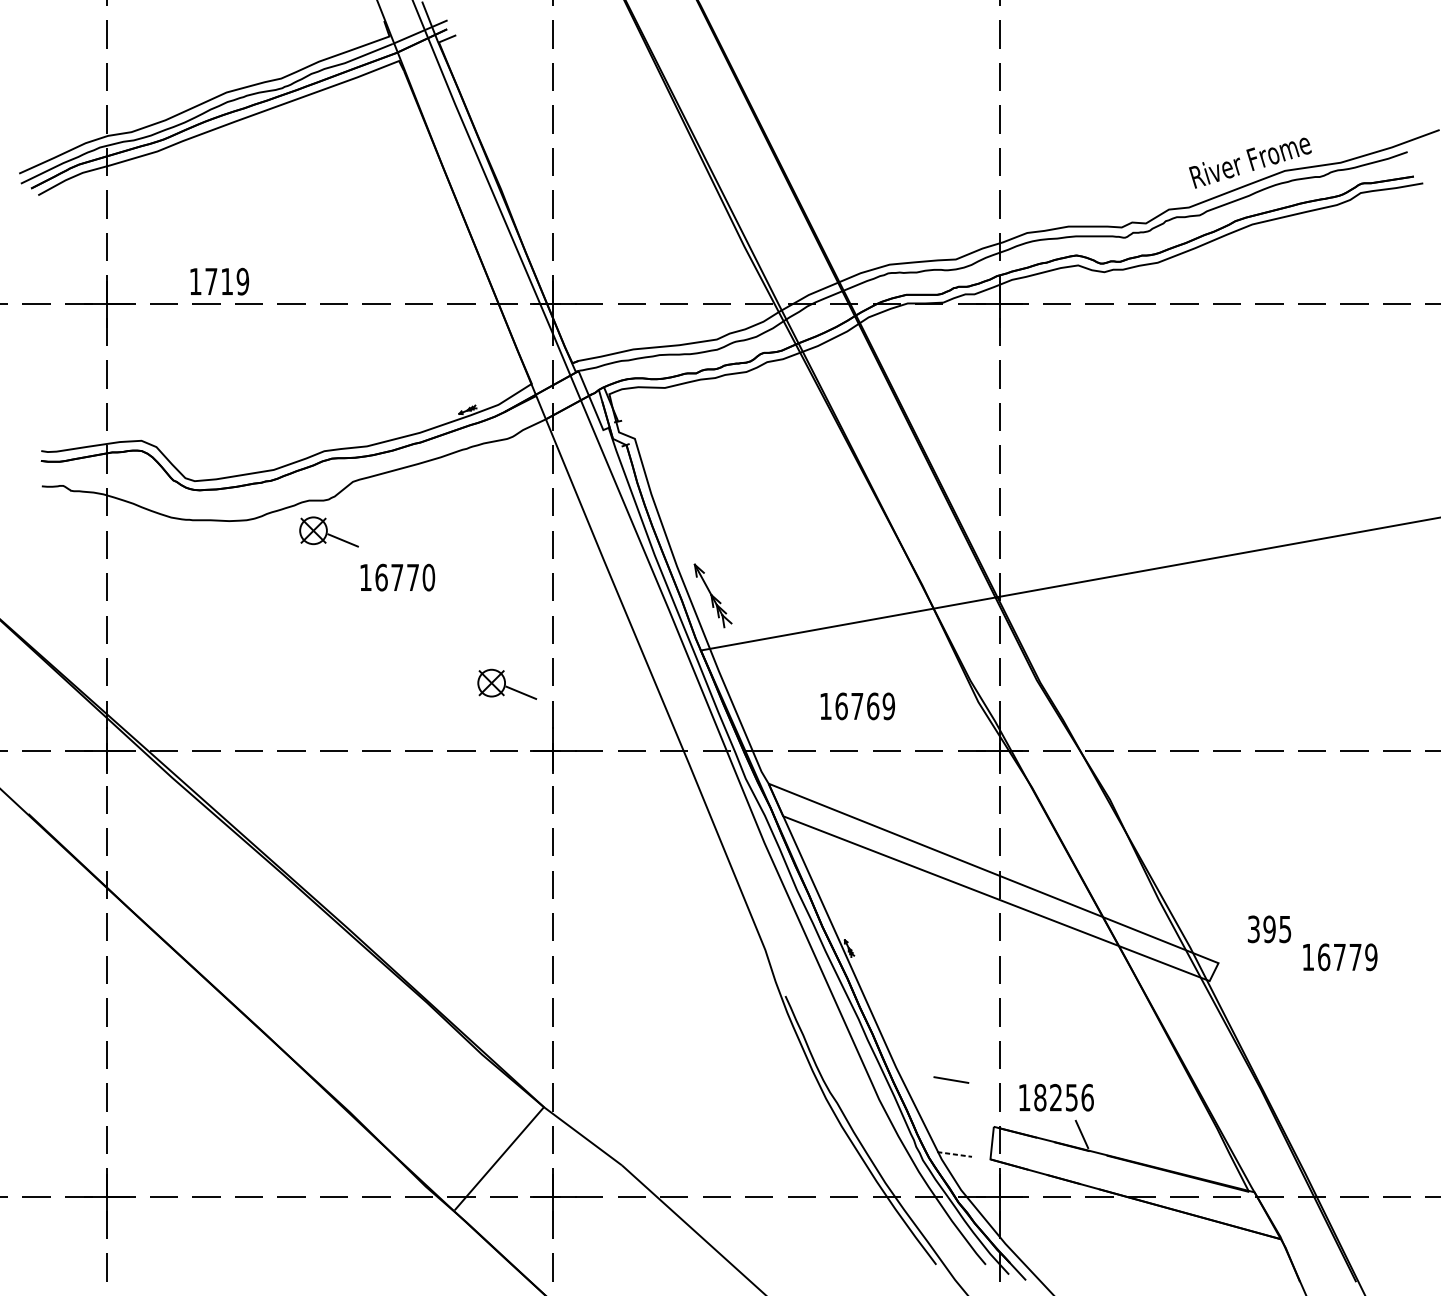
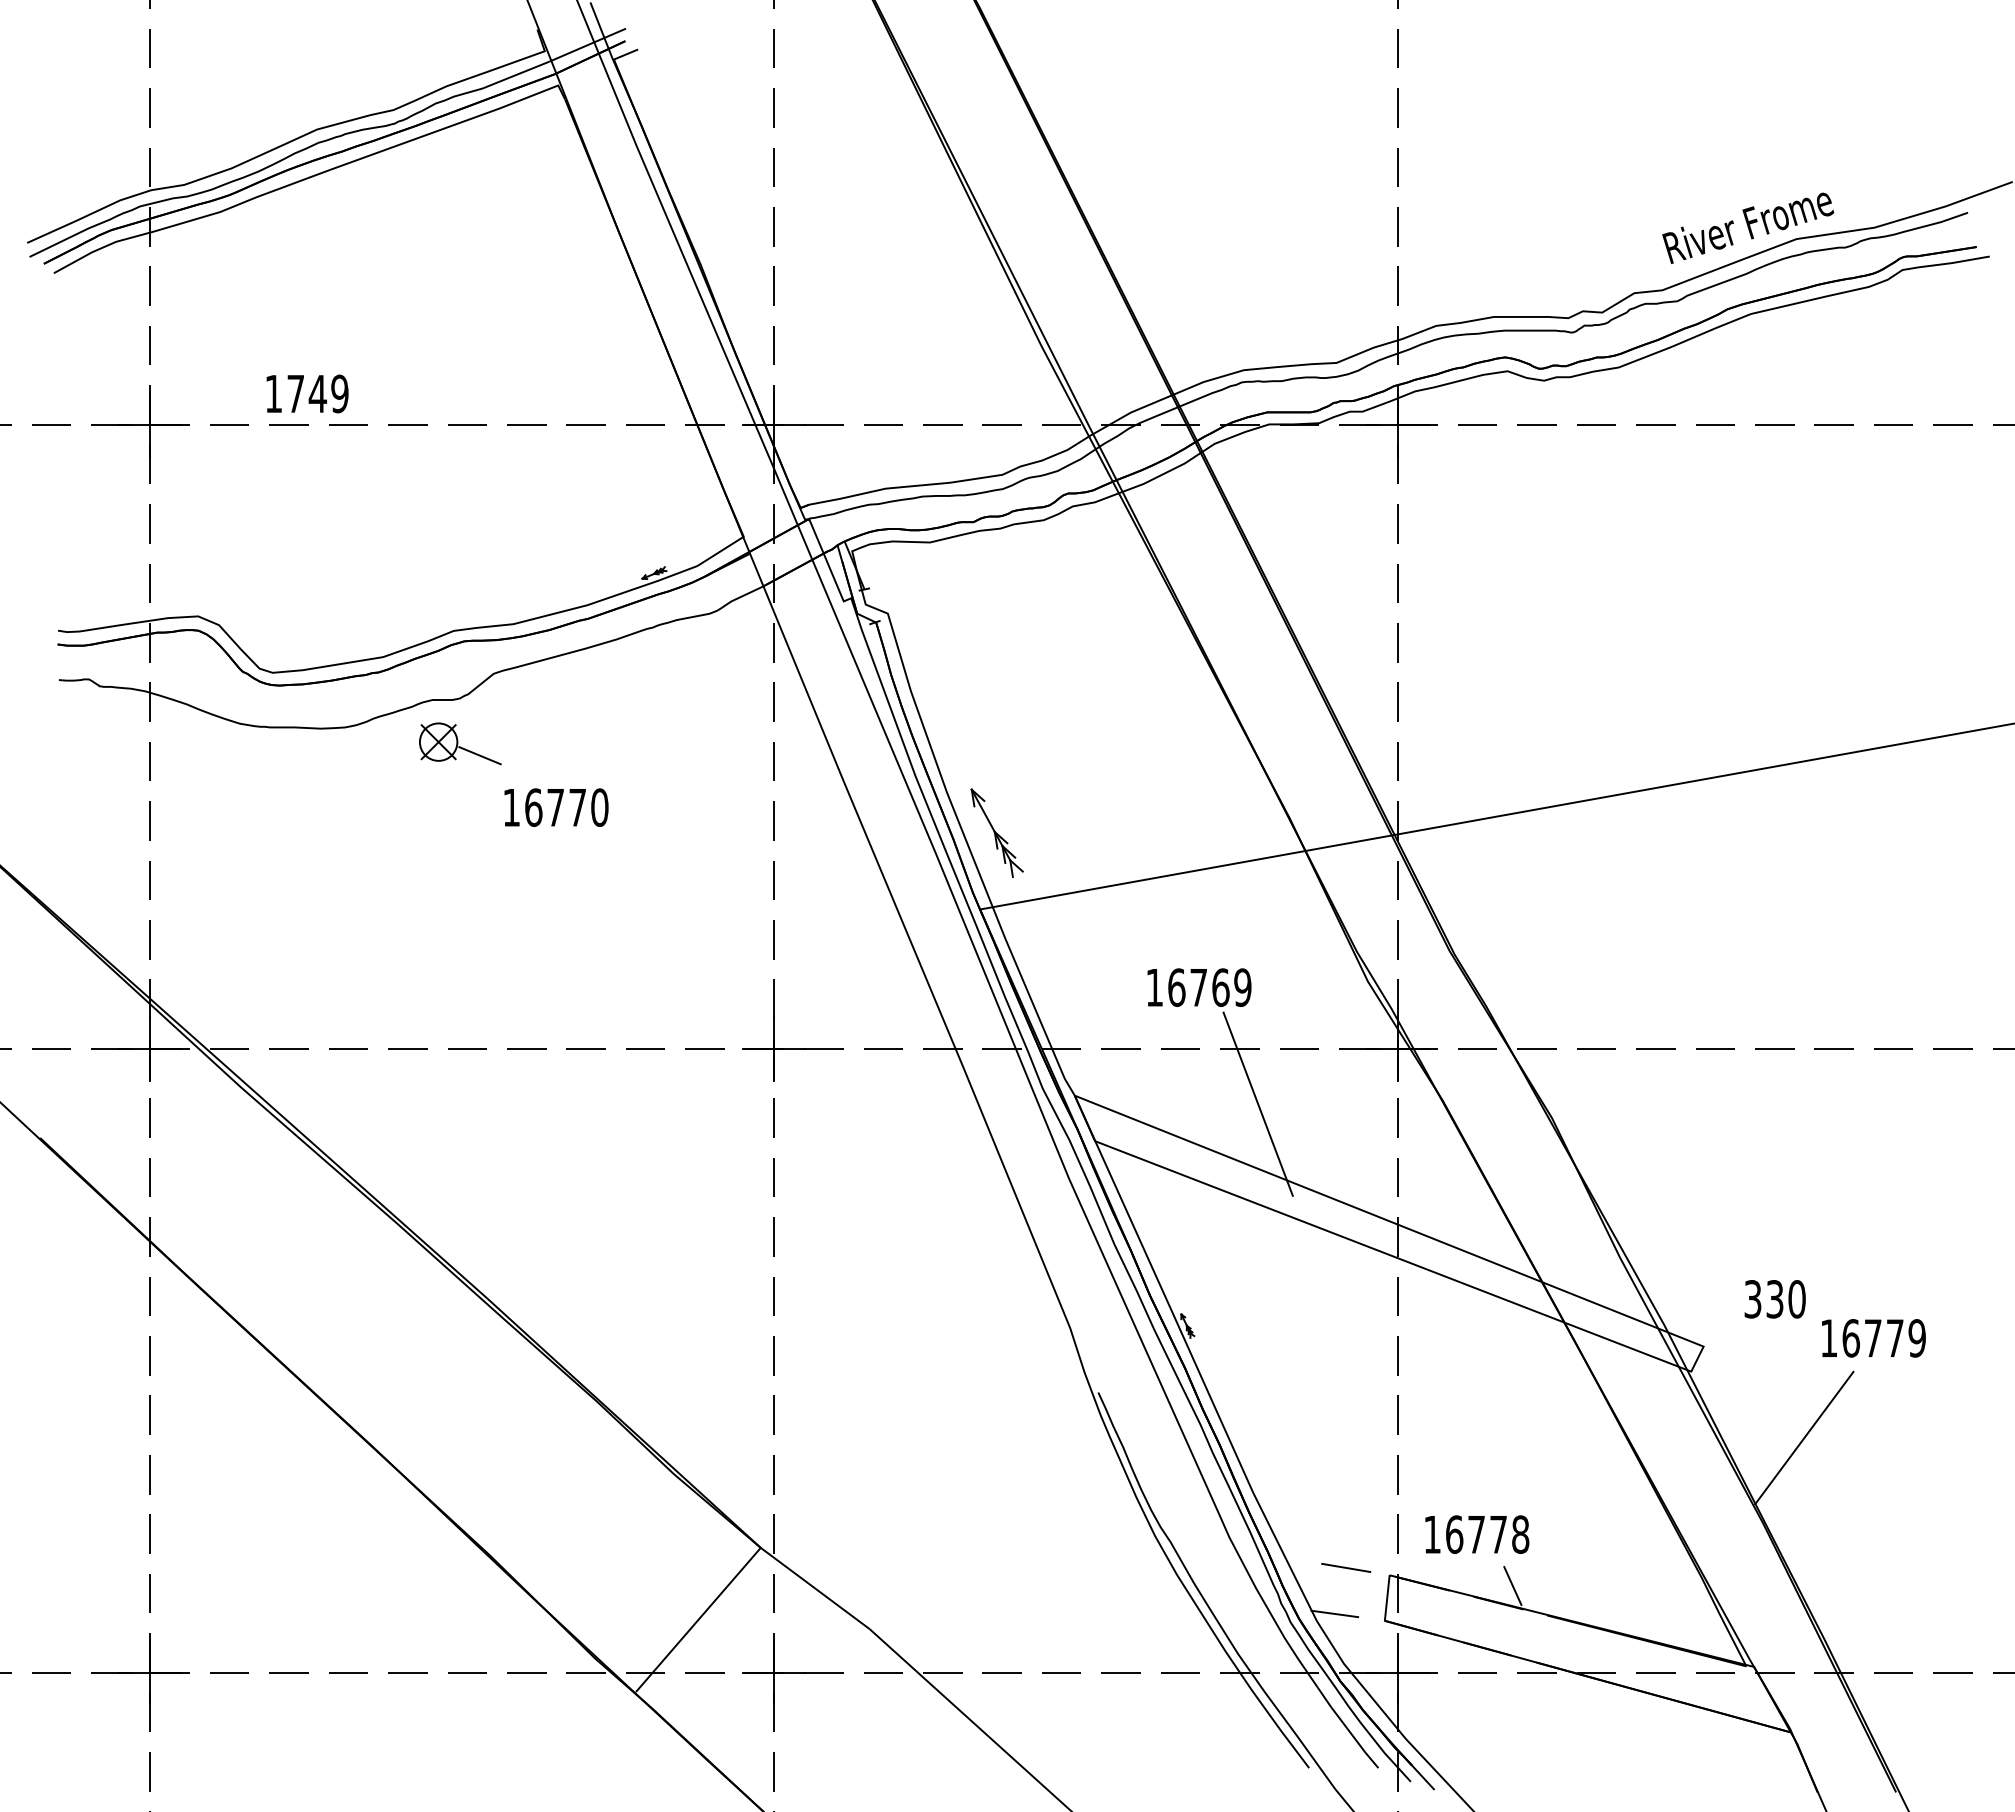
text: (226, 281) -> (317, 393), 1719 -> 1749
part: (507, 684) -> (709, 956), removed
line: (899, 789) -> (1257, 1103), added
text: (1277, 929) -> (1785, 1299), 395 -> 330
line: (1290, 1028) -> (1804, 1437), added
line: (951, 1079) -> (1346, 1567), moved
text: (1063, 1097) -> (1487, 1534), 18256 -> 16778
line: (955, 1154) -> (1335, 1614), dashed -> solid

